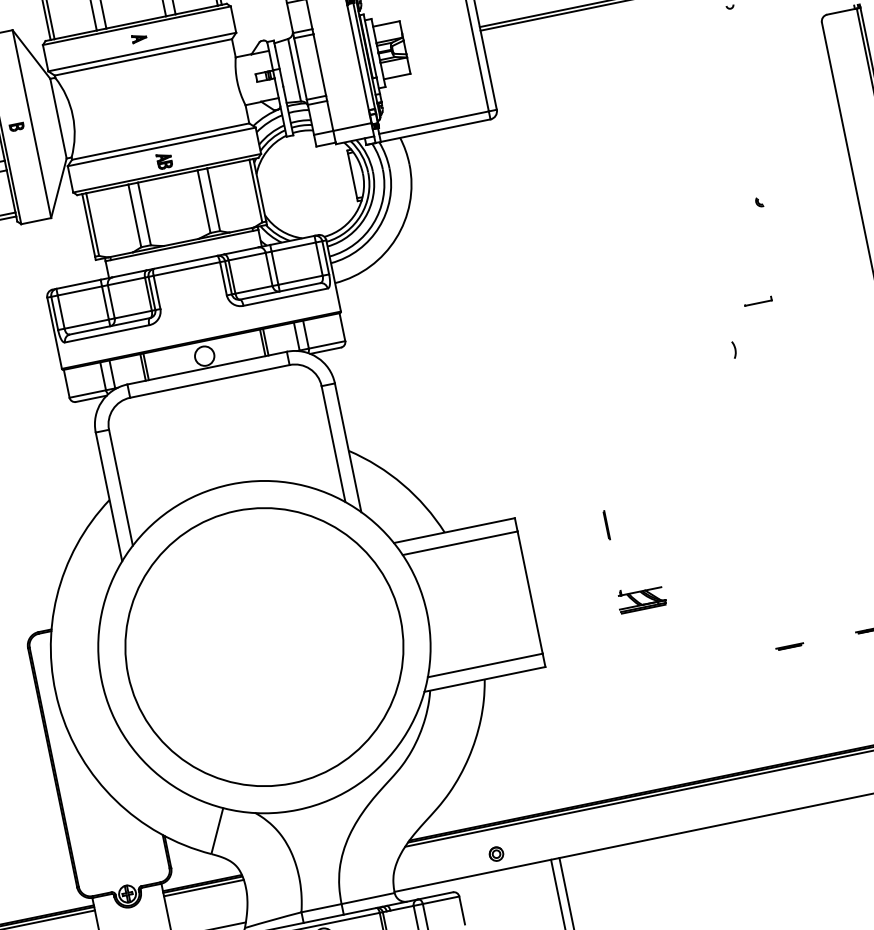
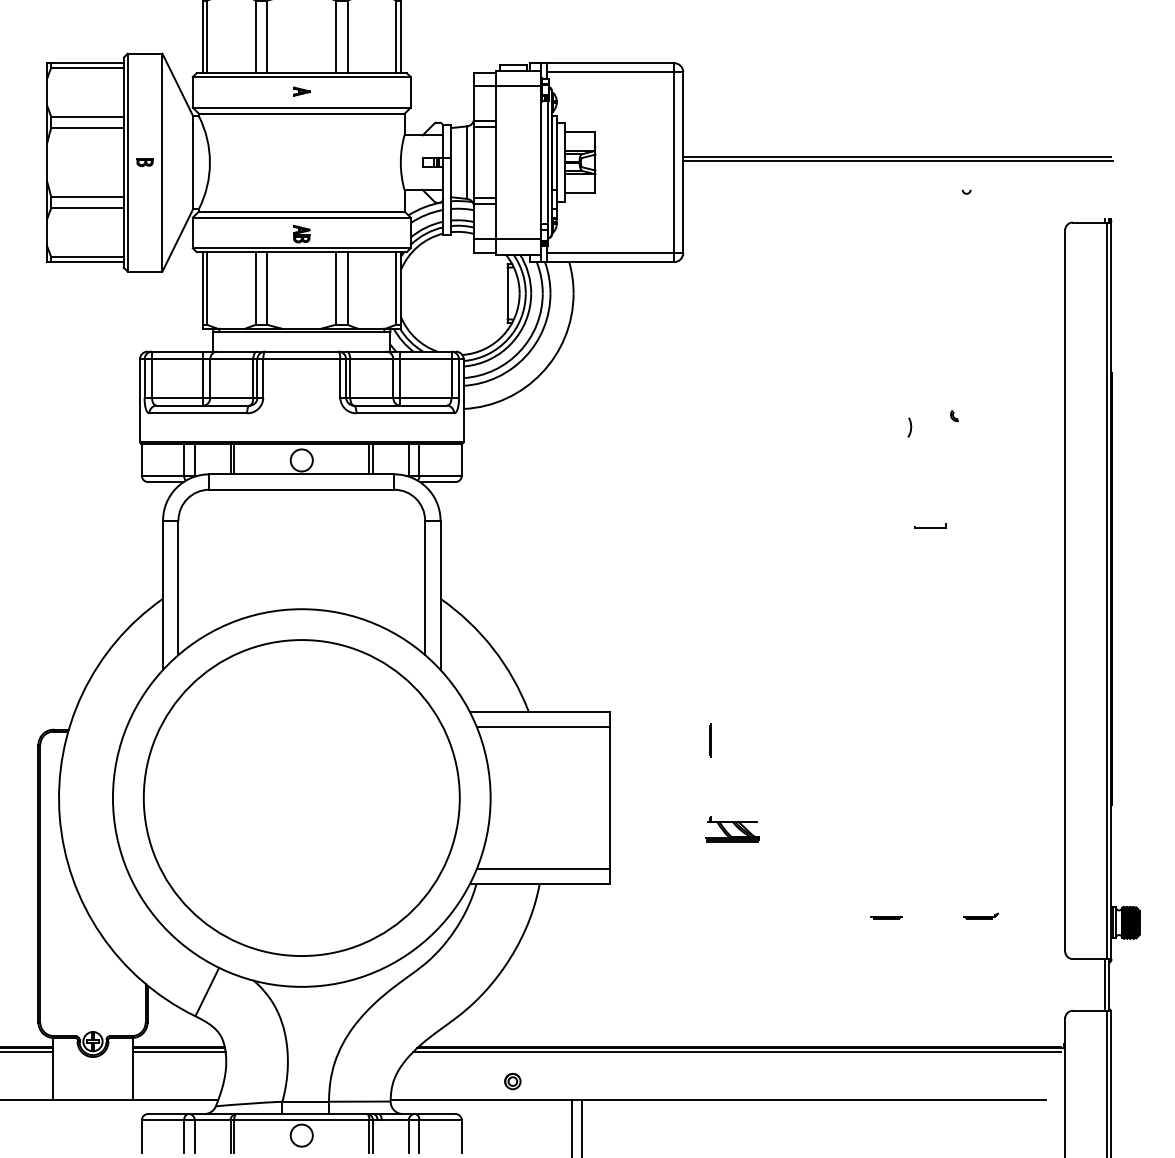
part: (734, 349) -> (909, 427), moved

